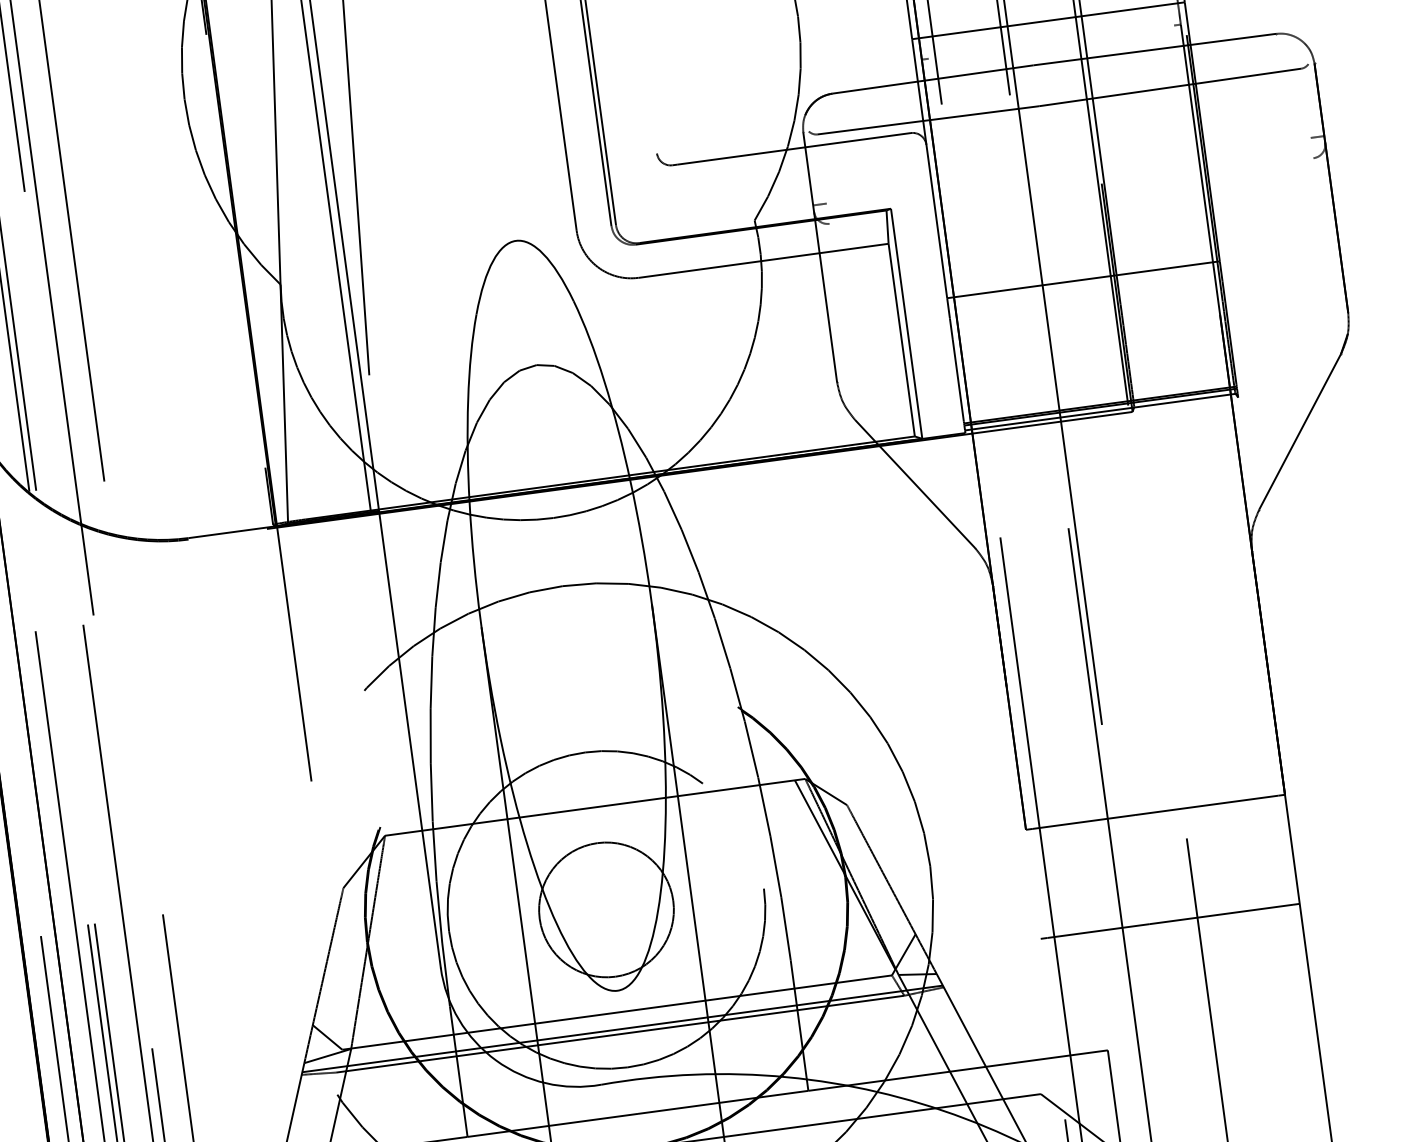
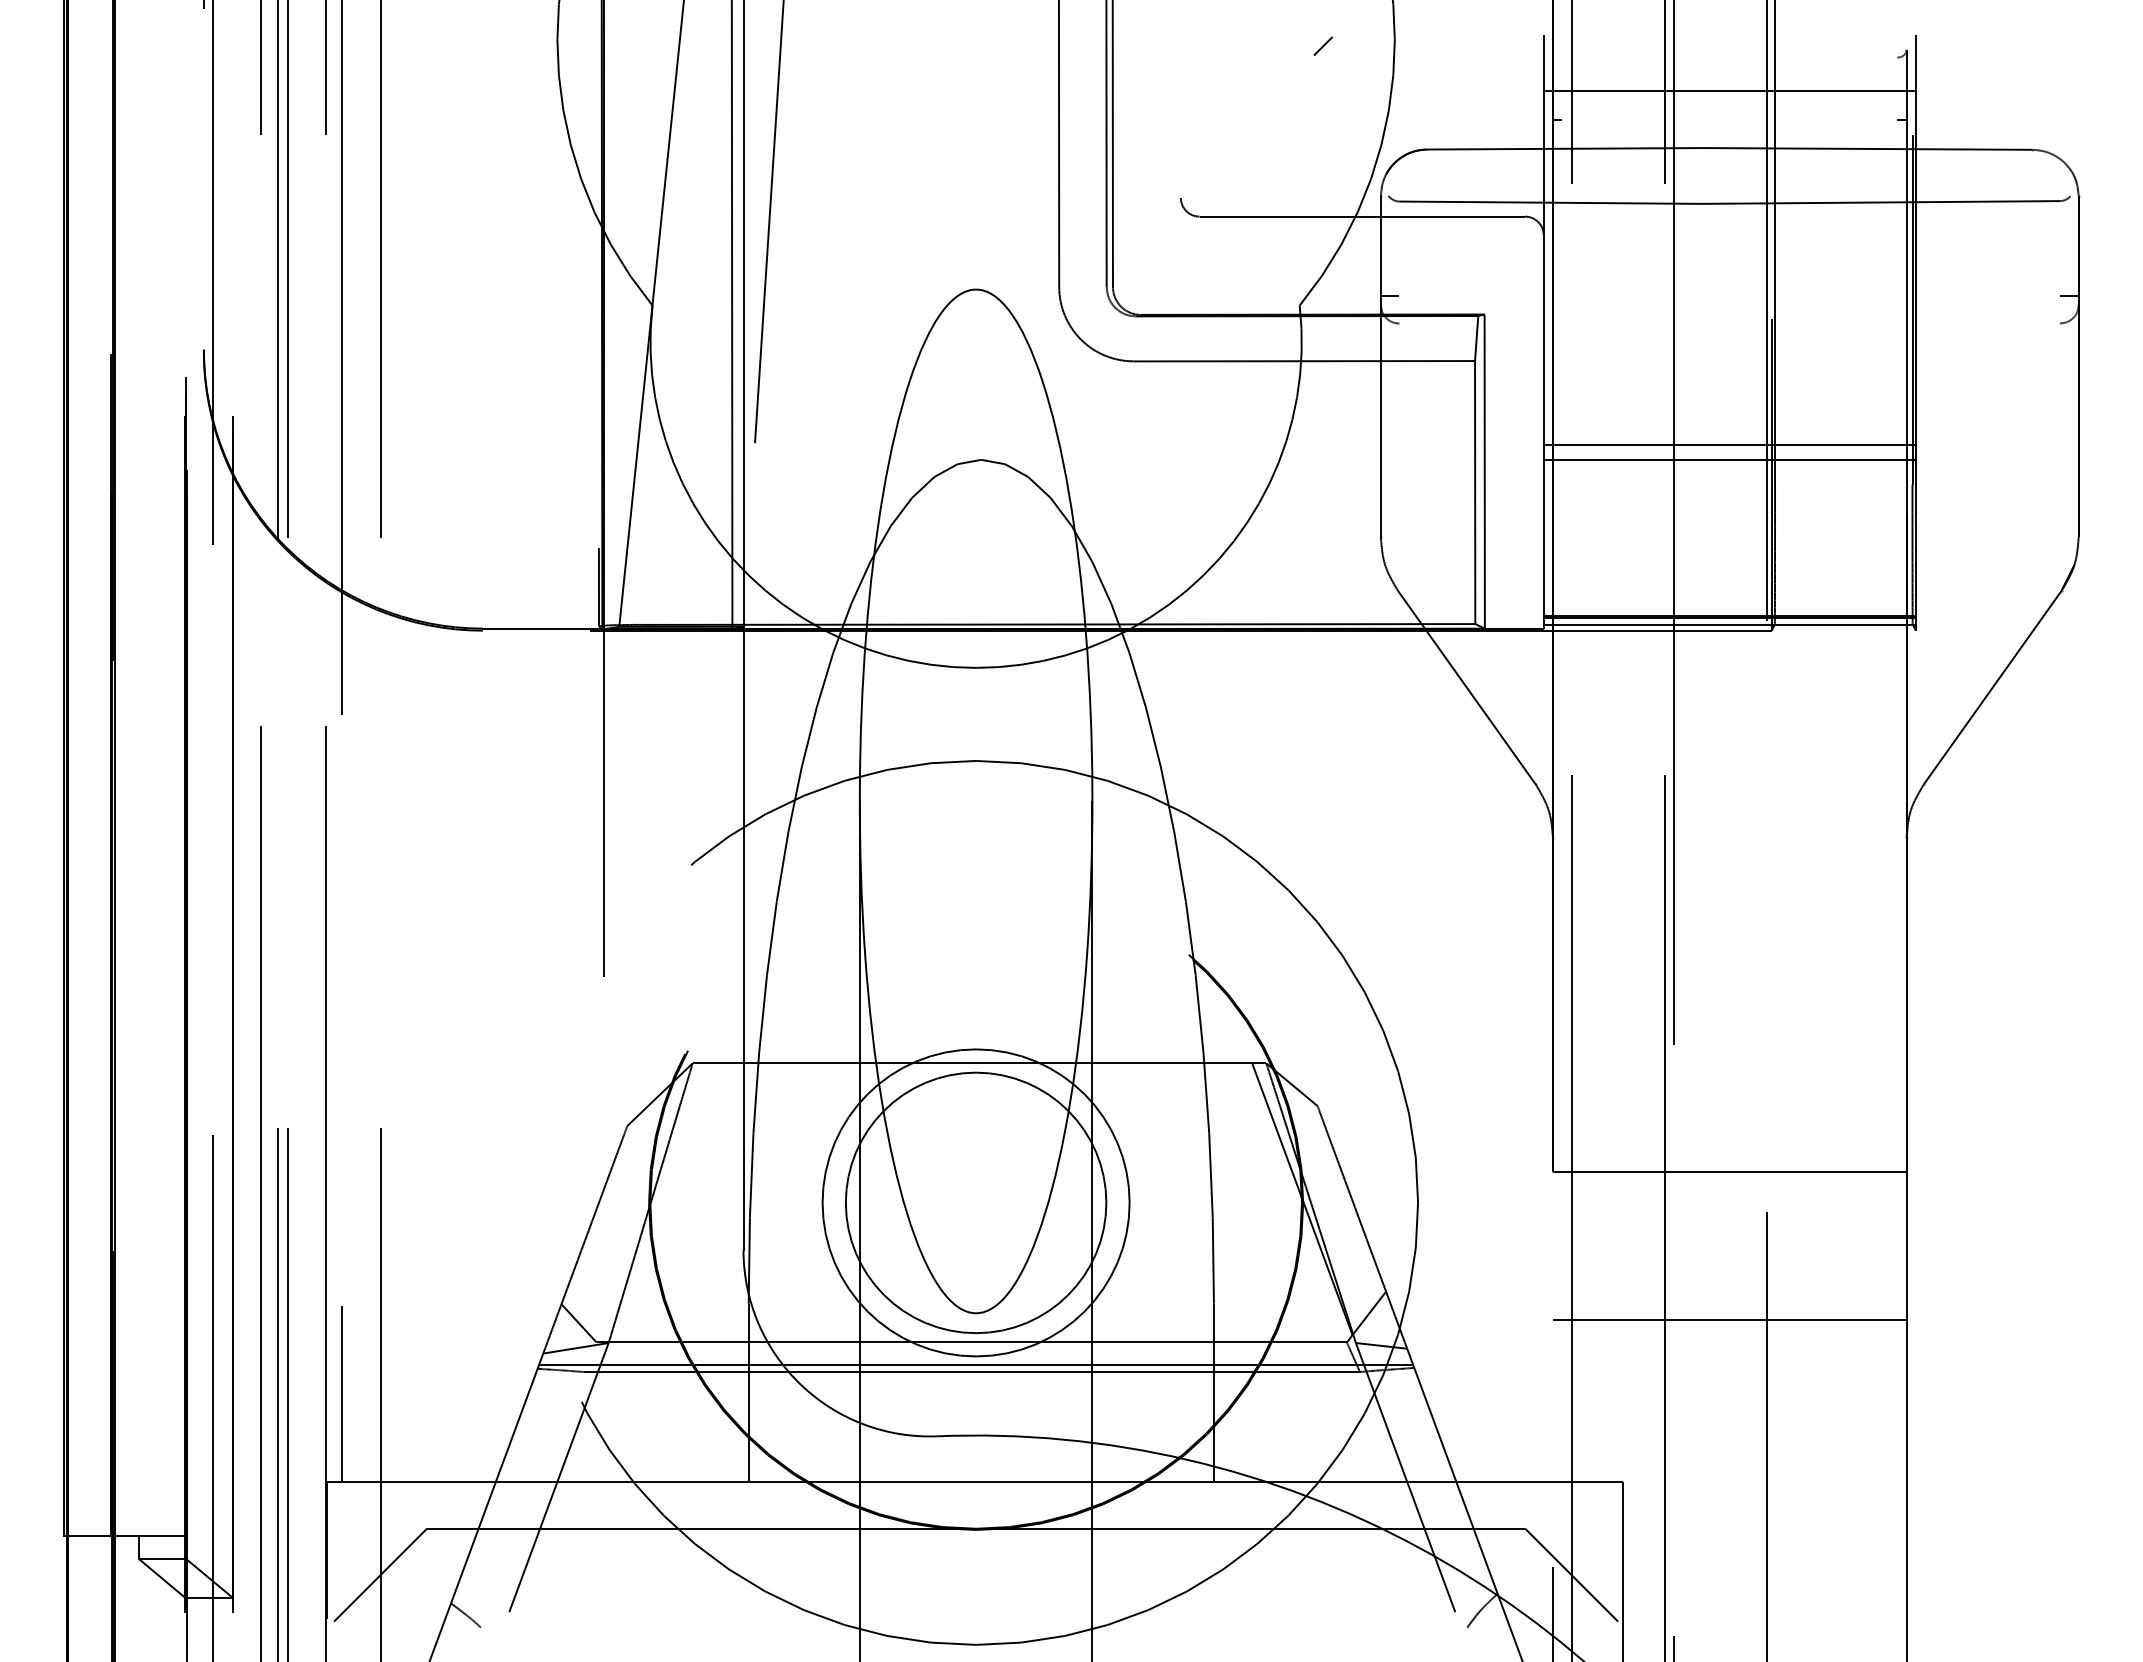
line: (745, 27) -> (1322, 45), added
line: (1084, 291) -> (1729, 460), added
circle: (606, 909) -> (975, 1202), size x0.71
circle: (606, 909) -> (975, 1202), size x1.43

